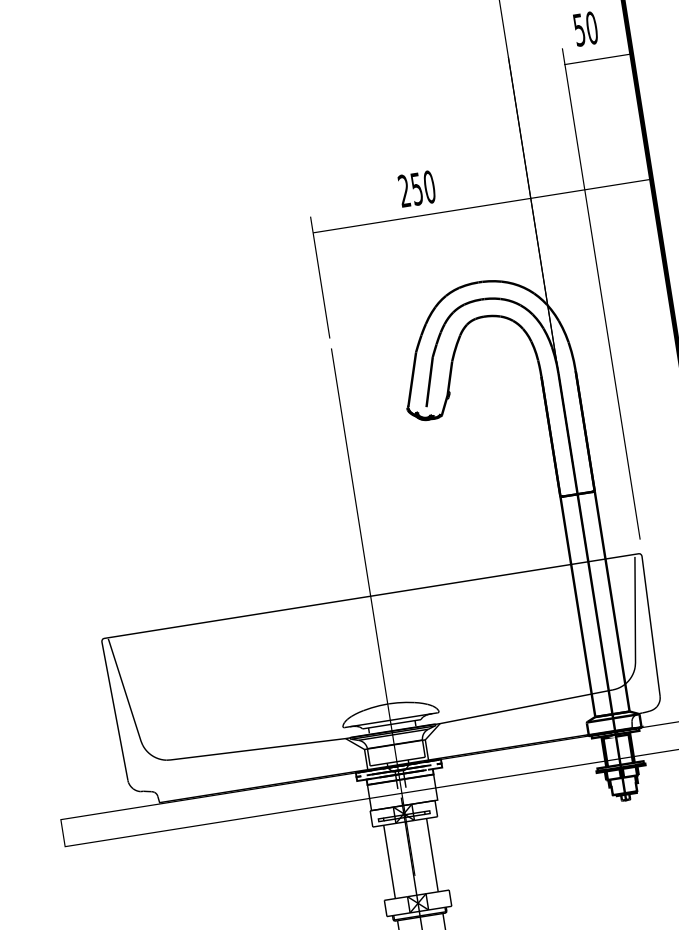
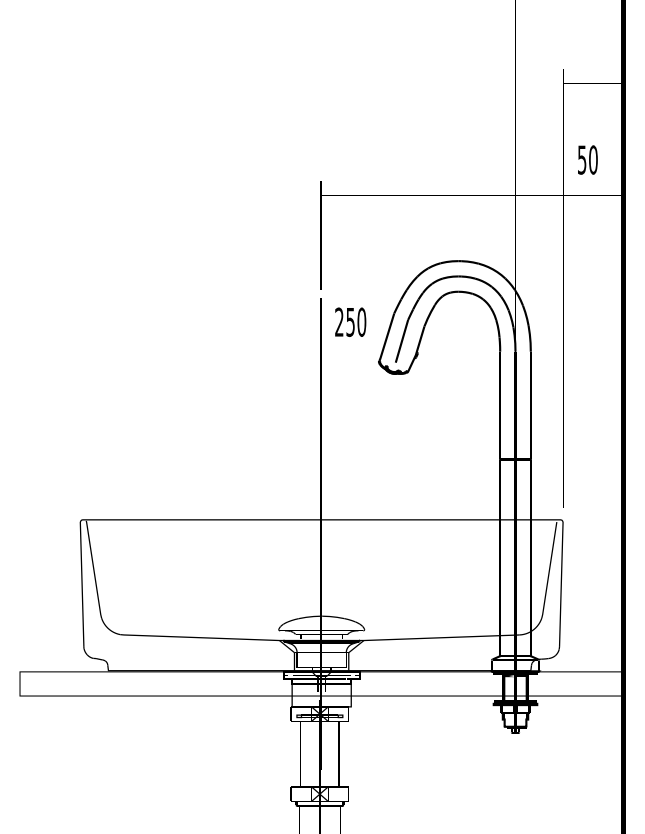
text: (585, 28) -> (587, 159), moved
text: (416, 188) -> (350, 321), moved

